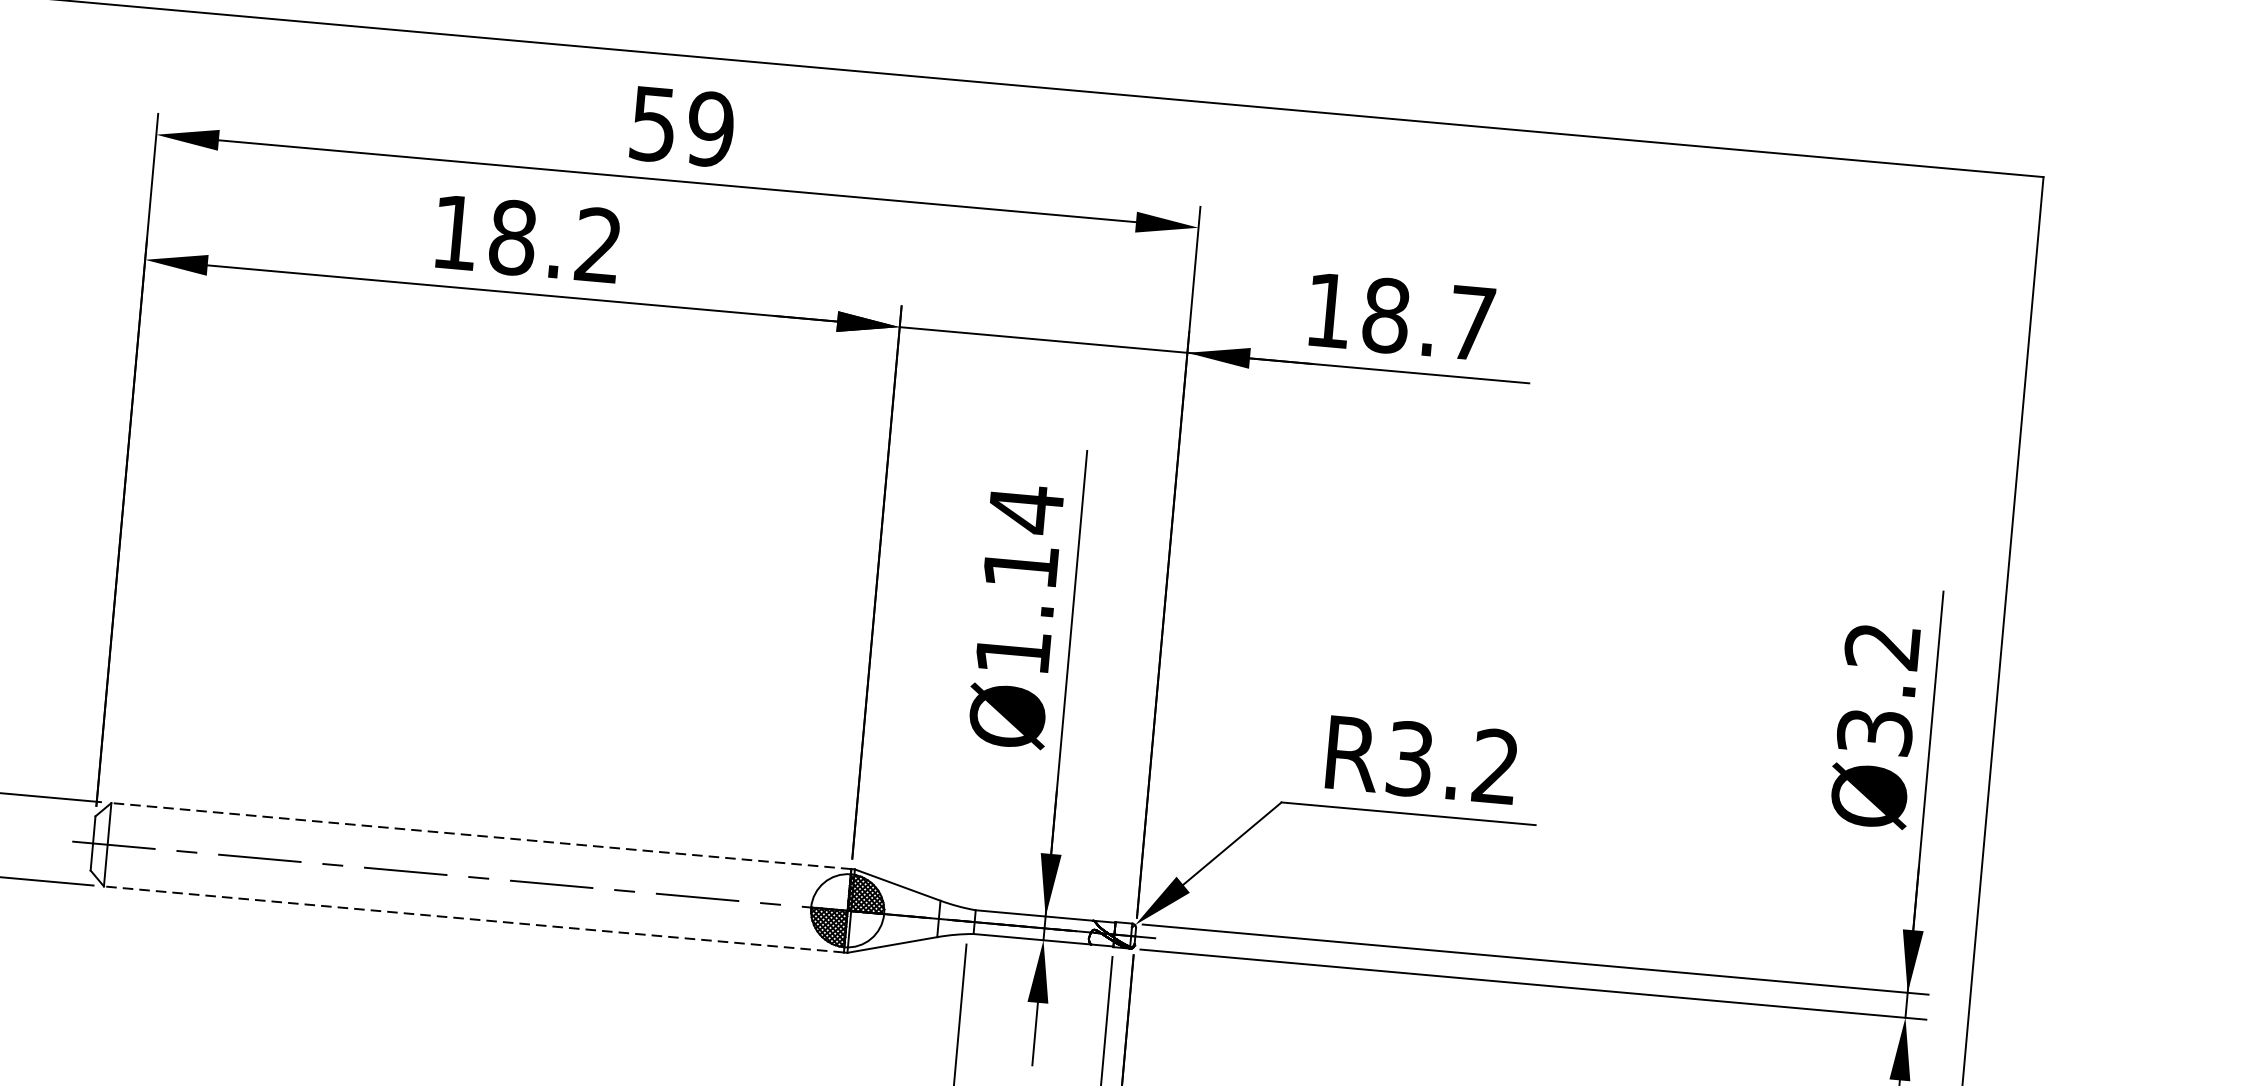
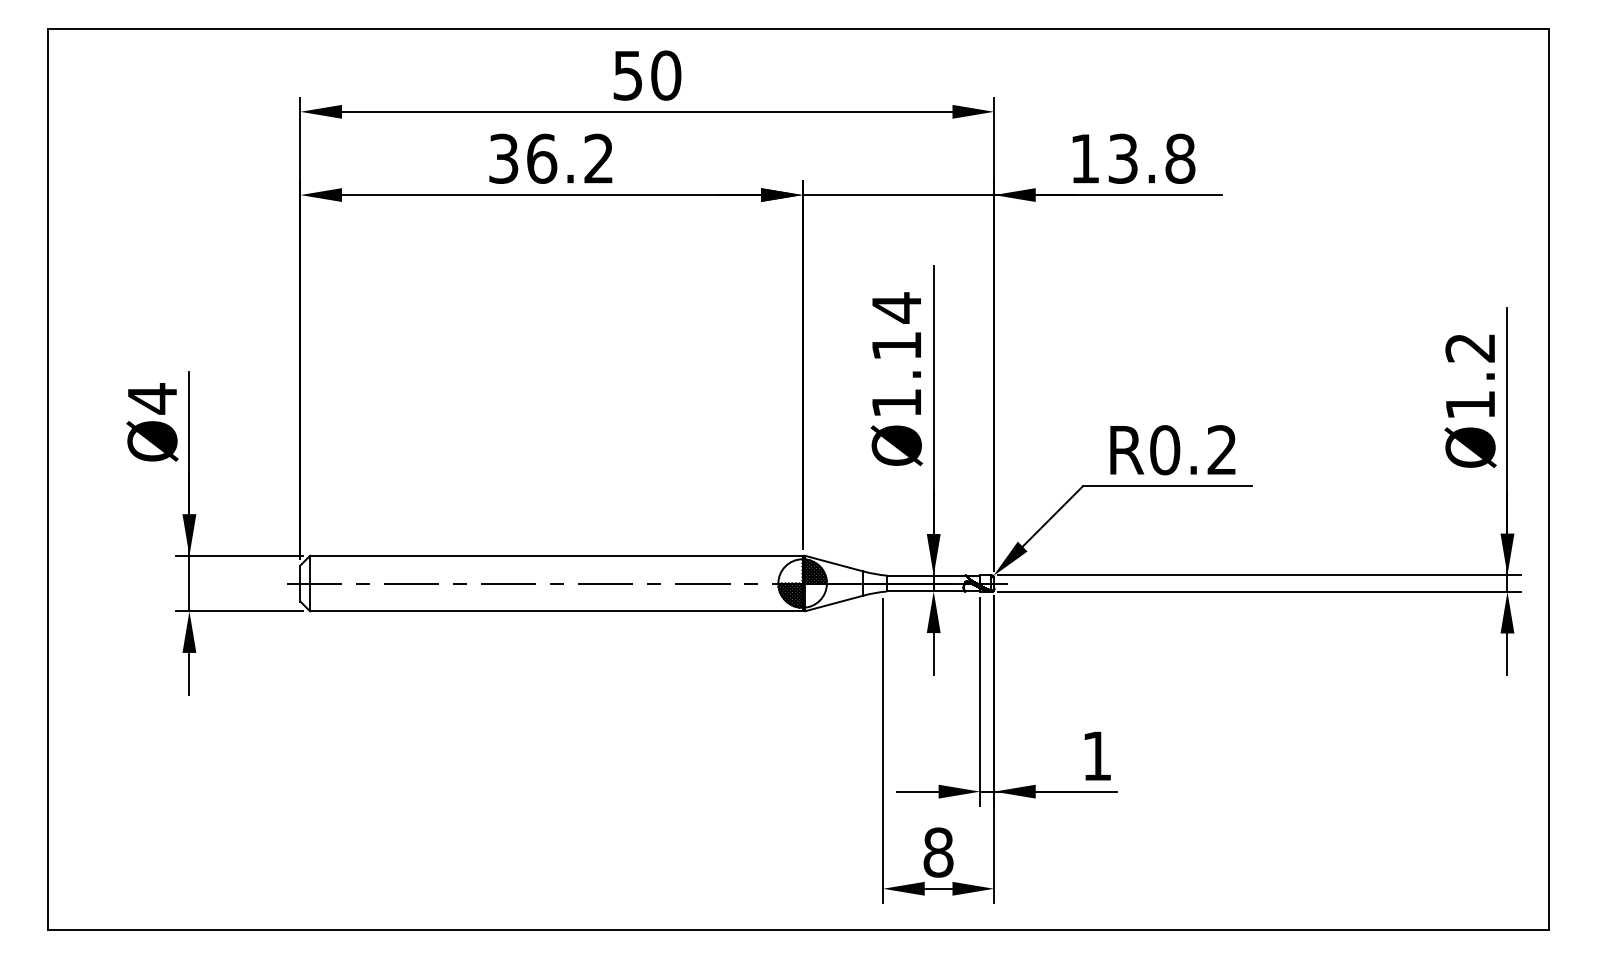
text: (711, 129) -> (666, 75), 59 -> 50
text: (485, 234) -> (523, 158), 18.2 -> 36.2
text: (1428, 318) -> (1151, 158), 18.7 -> 13.8
text: (1875, 731) -> (1470, 404), Ø3.2 -> Ø1.2
text: (1410, 759) -> (1165, 450), R3.2 -> R0.2
line: (480, 835) -> (555, 555), dashed -> solid
line: (472, 919) -> (555, 611), dashed -> solid

